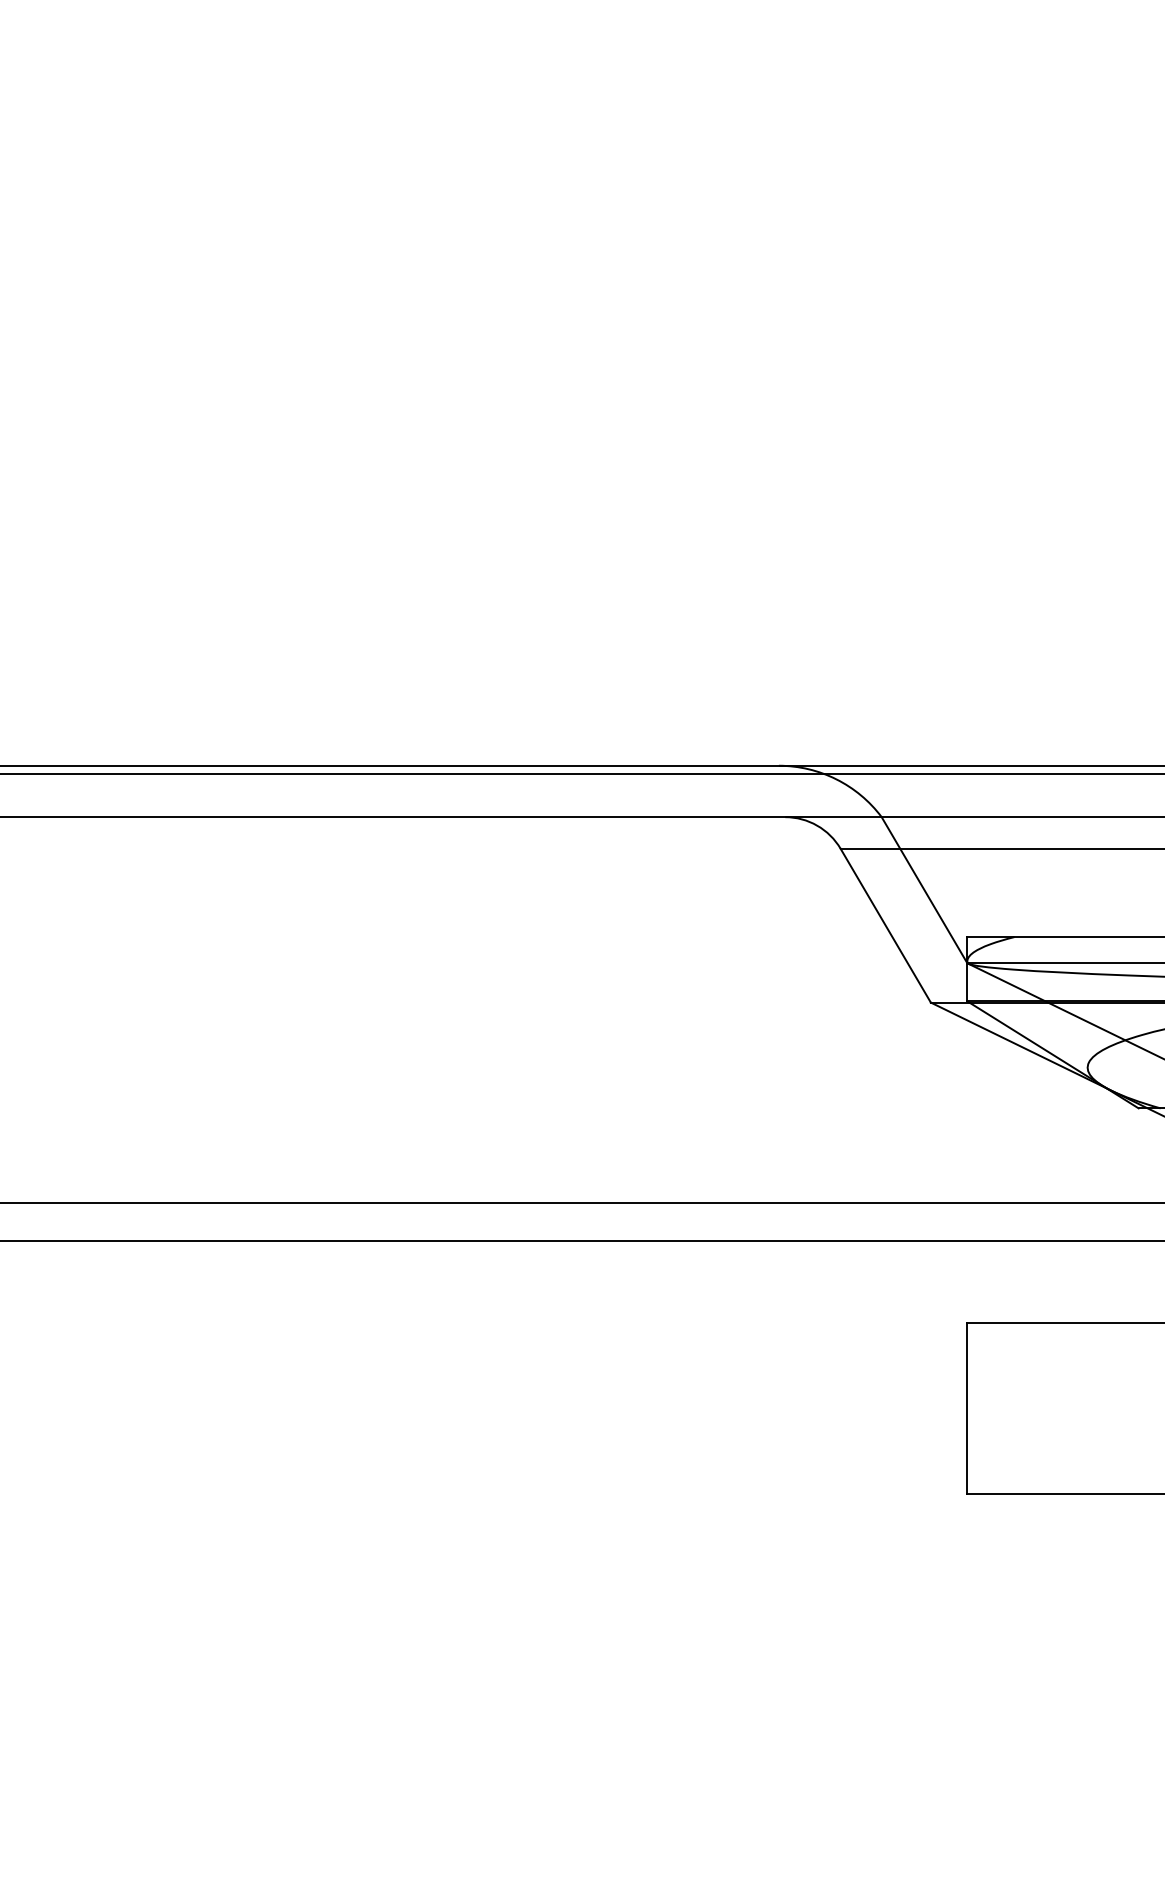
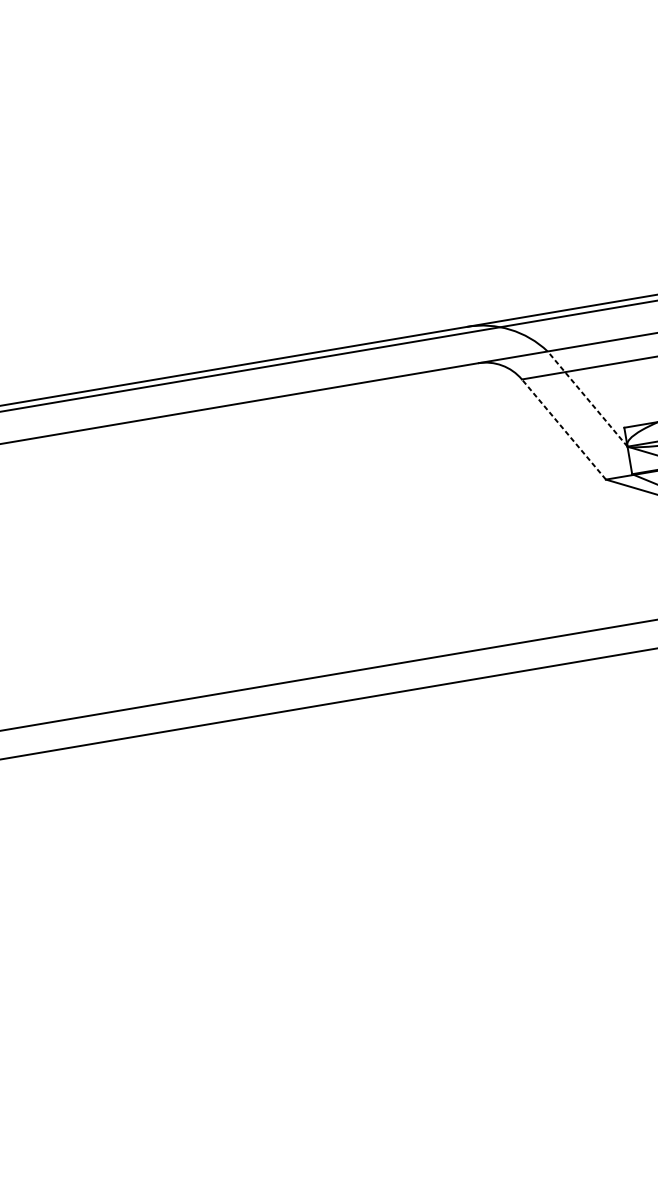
line: (924, 890) -> (587, 399), solid -> dashed
line: (885, 925) -> (563, 429), solid -> dashed

